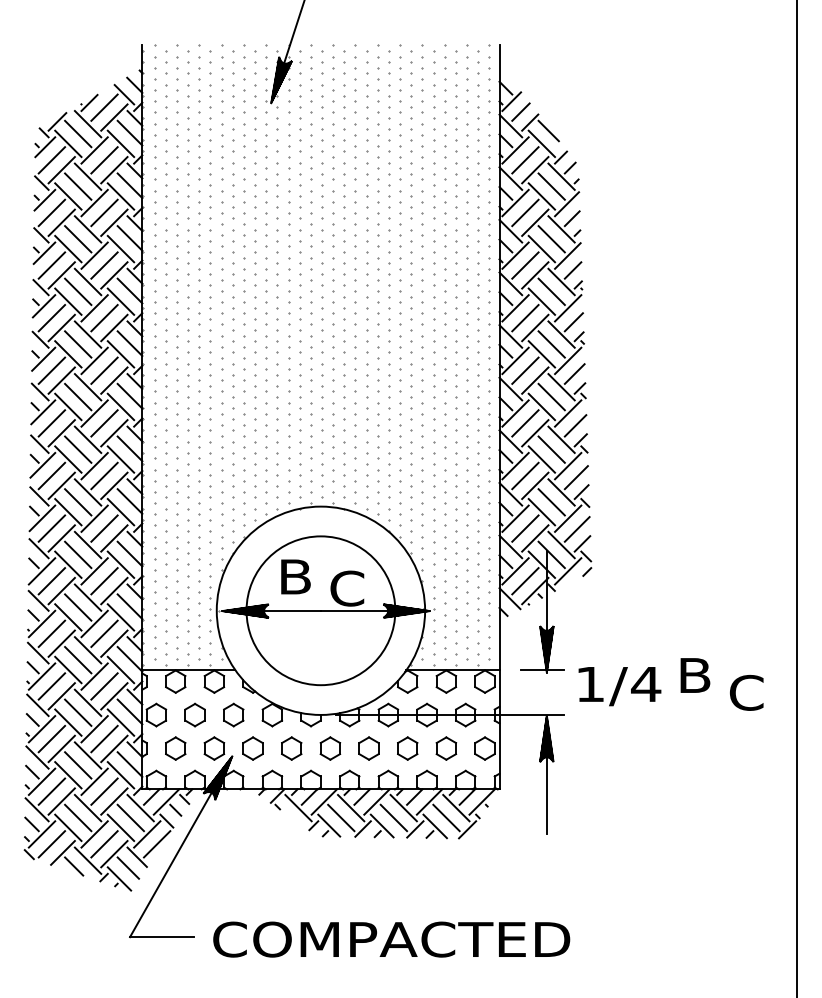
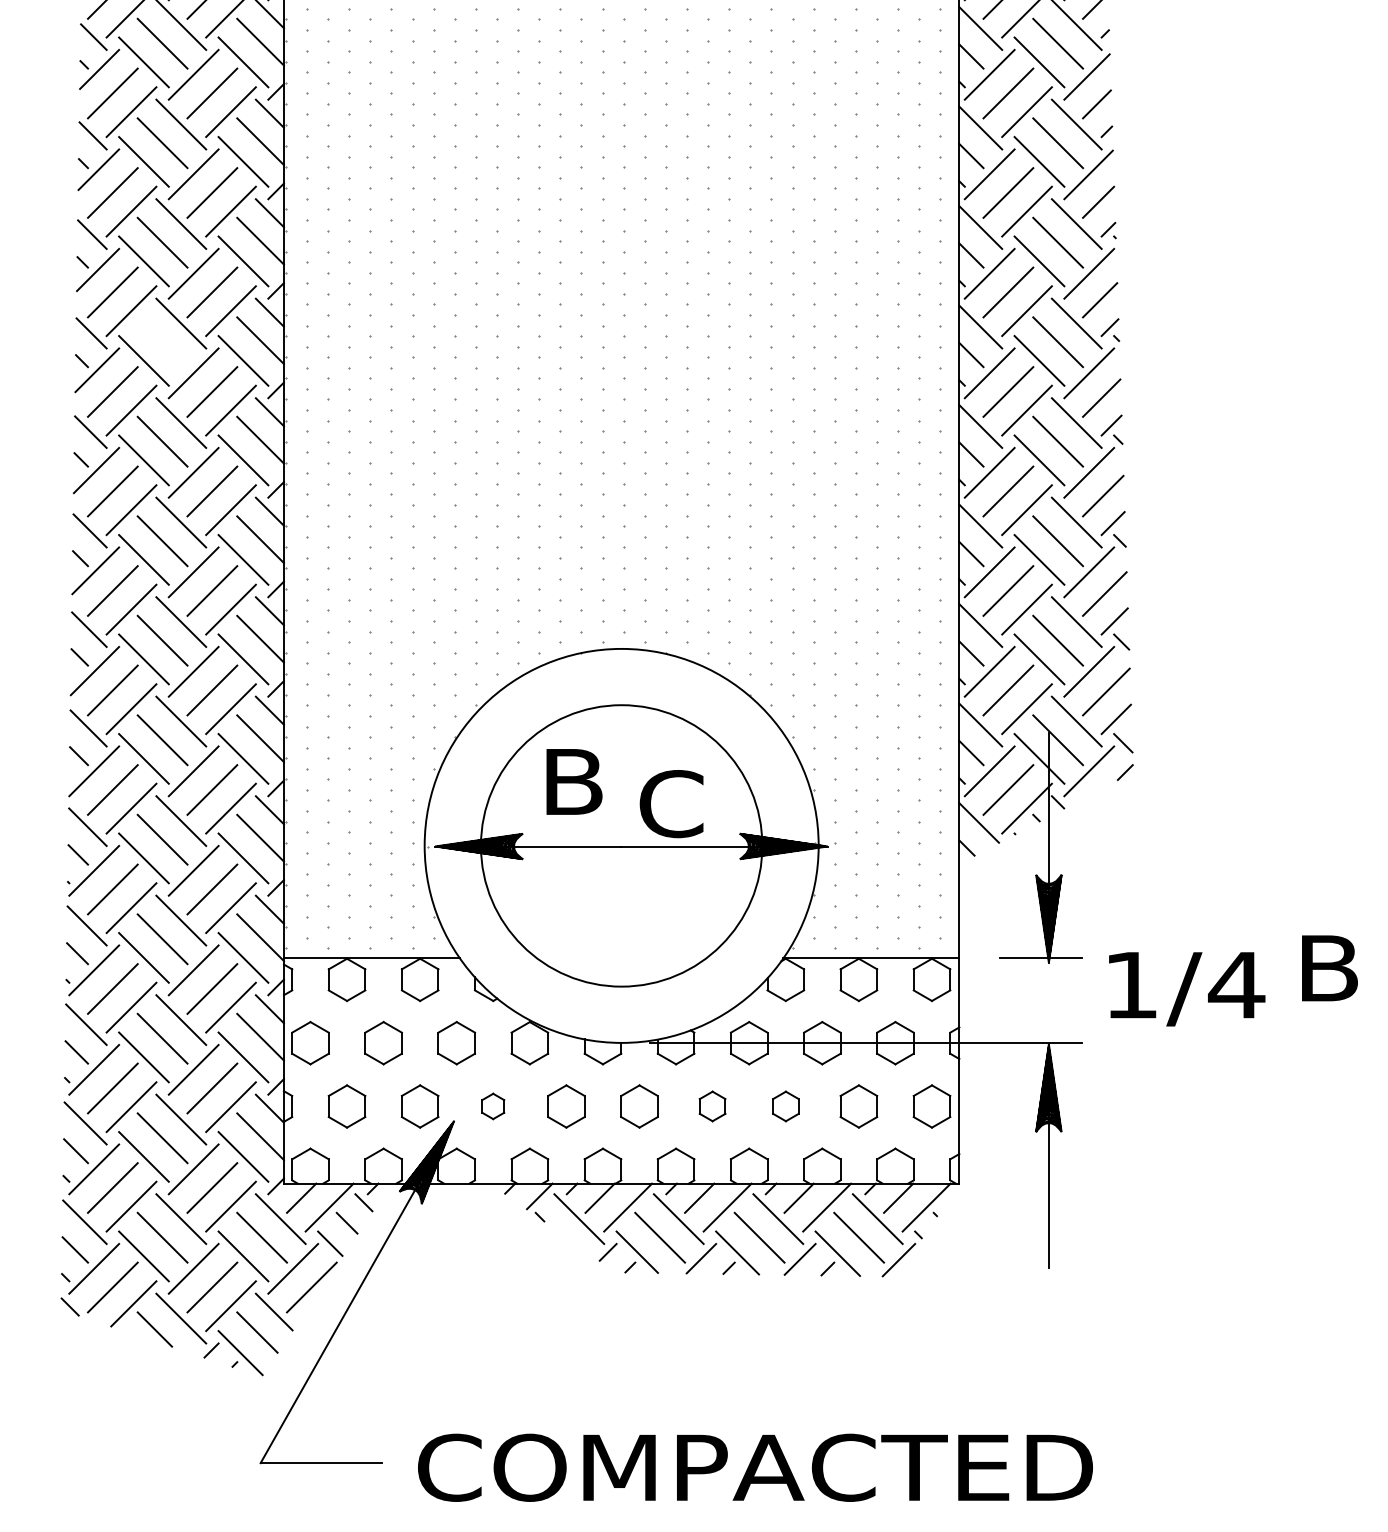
line: (78, 344) -> (163, 342), removed
part: (252, 748) -> (492, 1106), size x0.6
part: (368, 748) -> (711, 1106), size x0.7
part: (407, 748) -> (785, 1106), size x0.7

